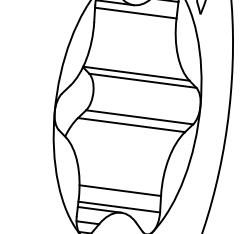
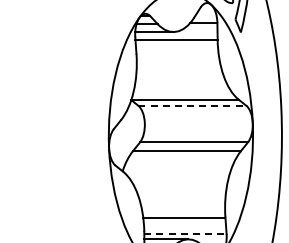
line: (143, 80) -> (192, 105), solid -> dashed
line: (119, 207) -> (185, 234), solid -> dashed

